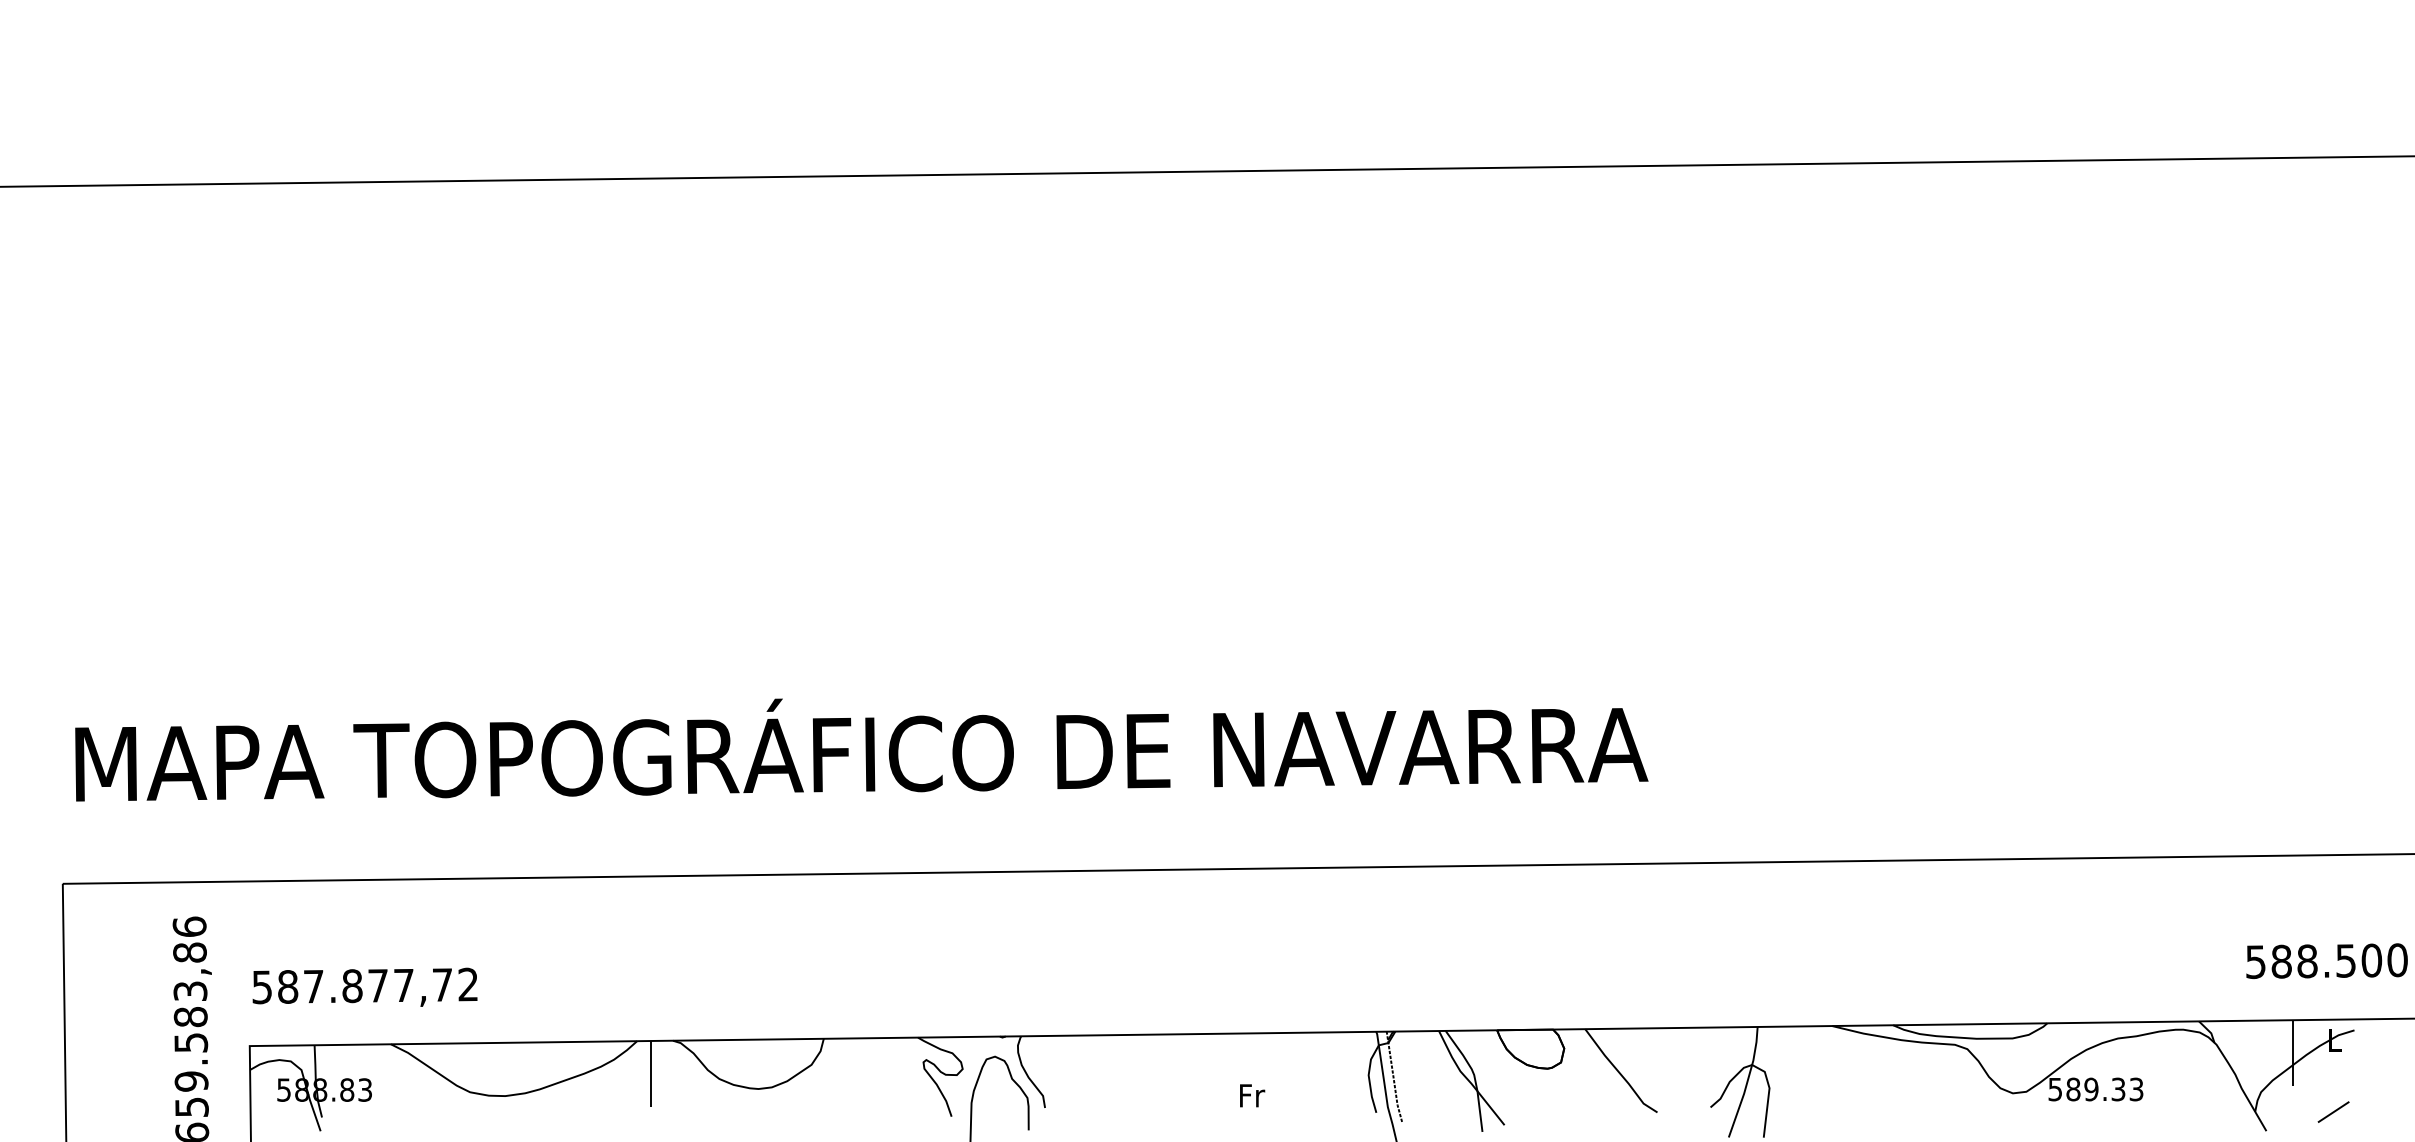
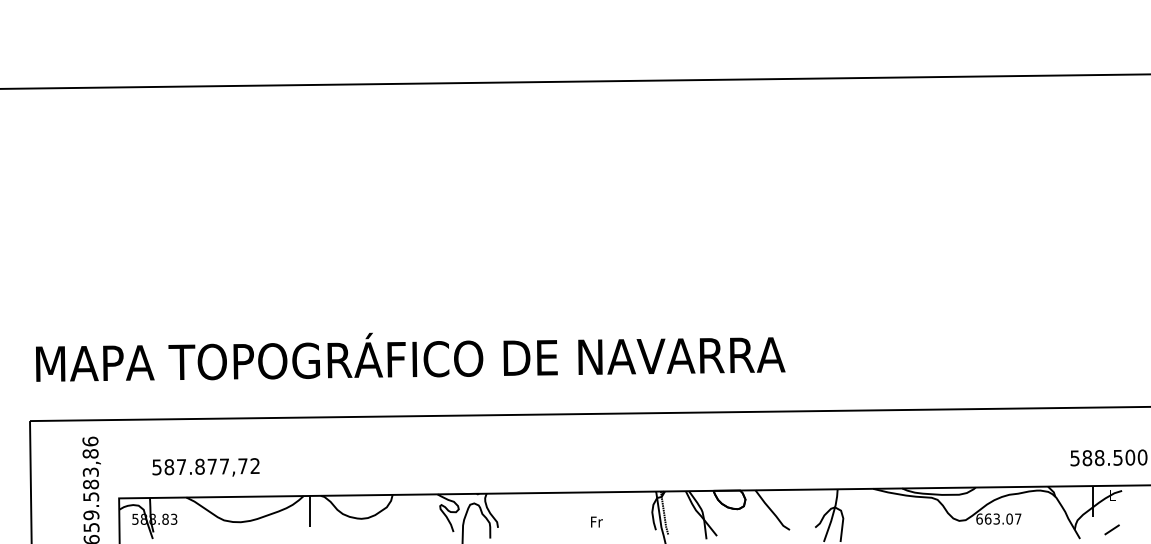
text: (363, 987) -> (205, 467), moved
text: (2095, 1088) -> (998, 518), 589.33 -> 663.07

